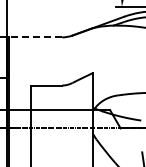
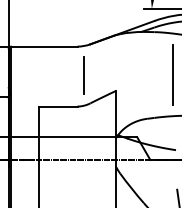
line: (35, 37) -> (44, 46), dashed -> solid
line: (67, 60) -> (84, 75), added
line: (139, 60) -> (173, 75), added

